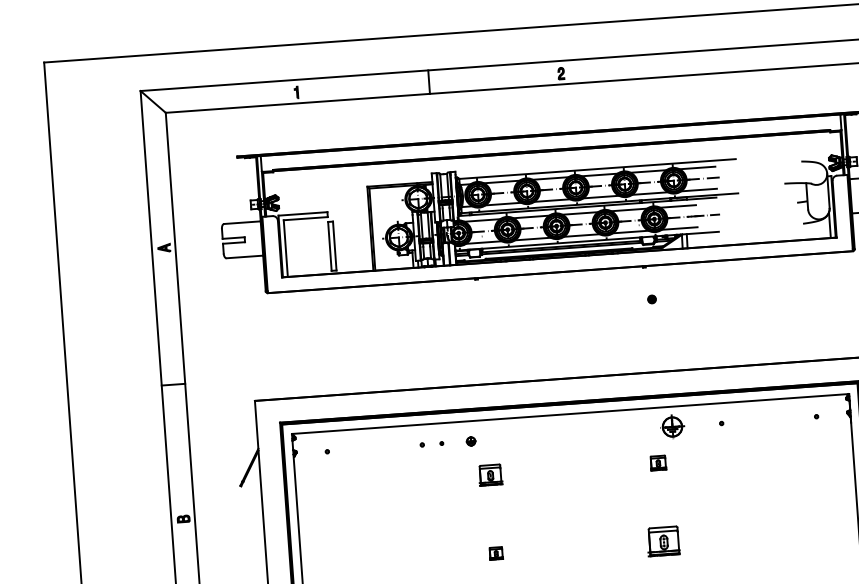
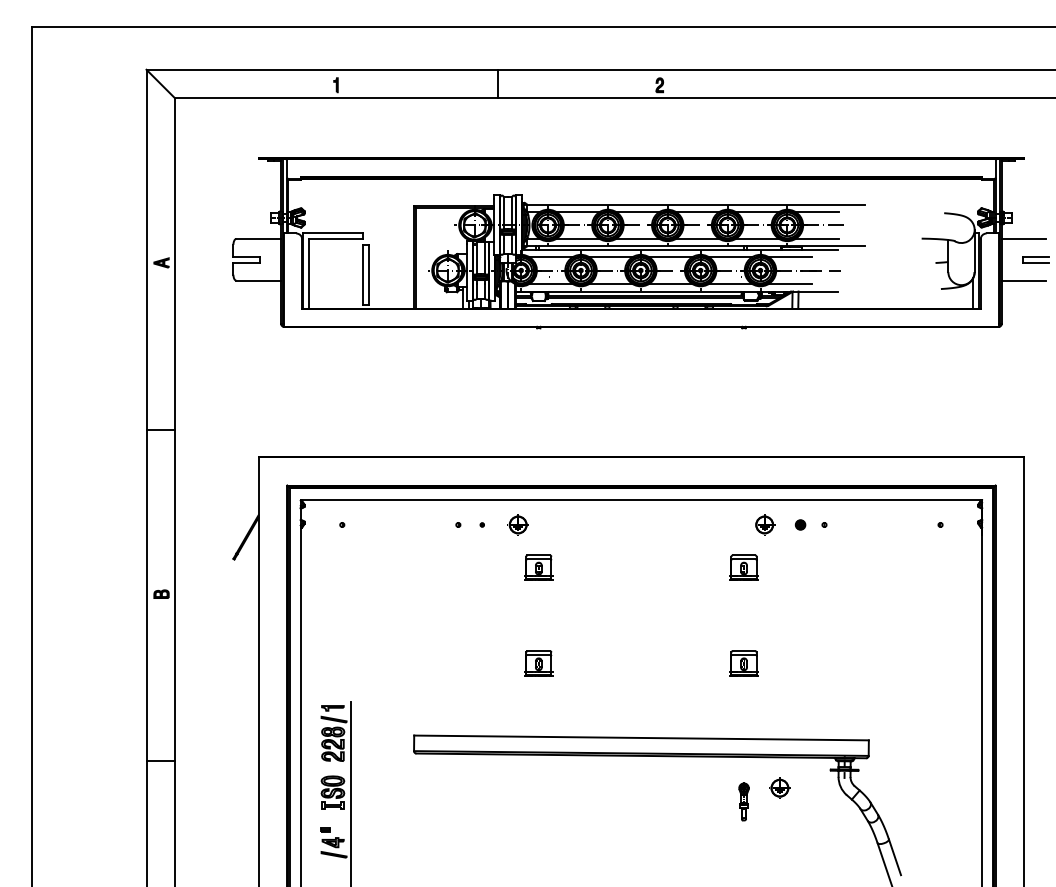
part: (651, 299) -> (800, 524), moved
part: (673, 426) -> (765, 524), size x0.71
part: (470, 441) -> (517, 524), size x1.67
part: (657, 463) -> (743, 567), size x1.43
part: (663, 541) -> (743, 663), size x0.71
part: (495, 553) -> (538, 663), size x1.67

